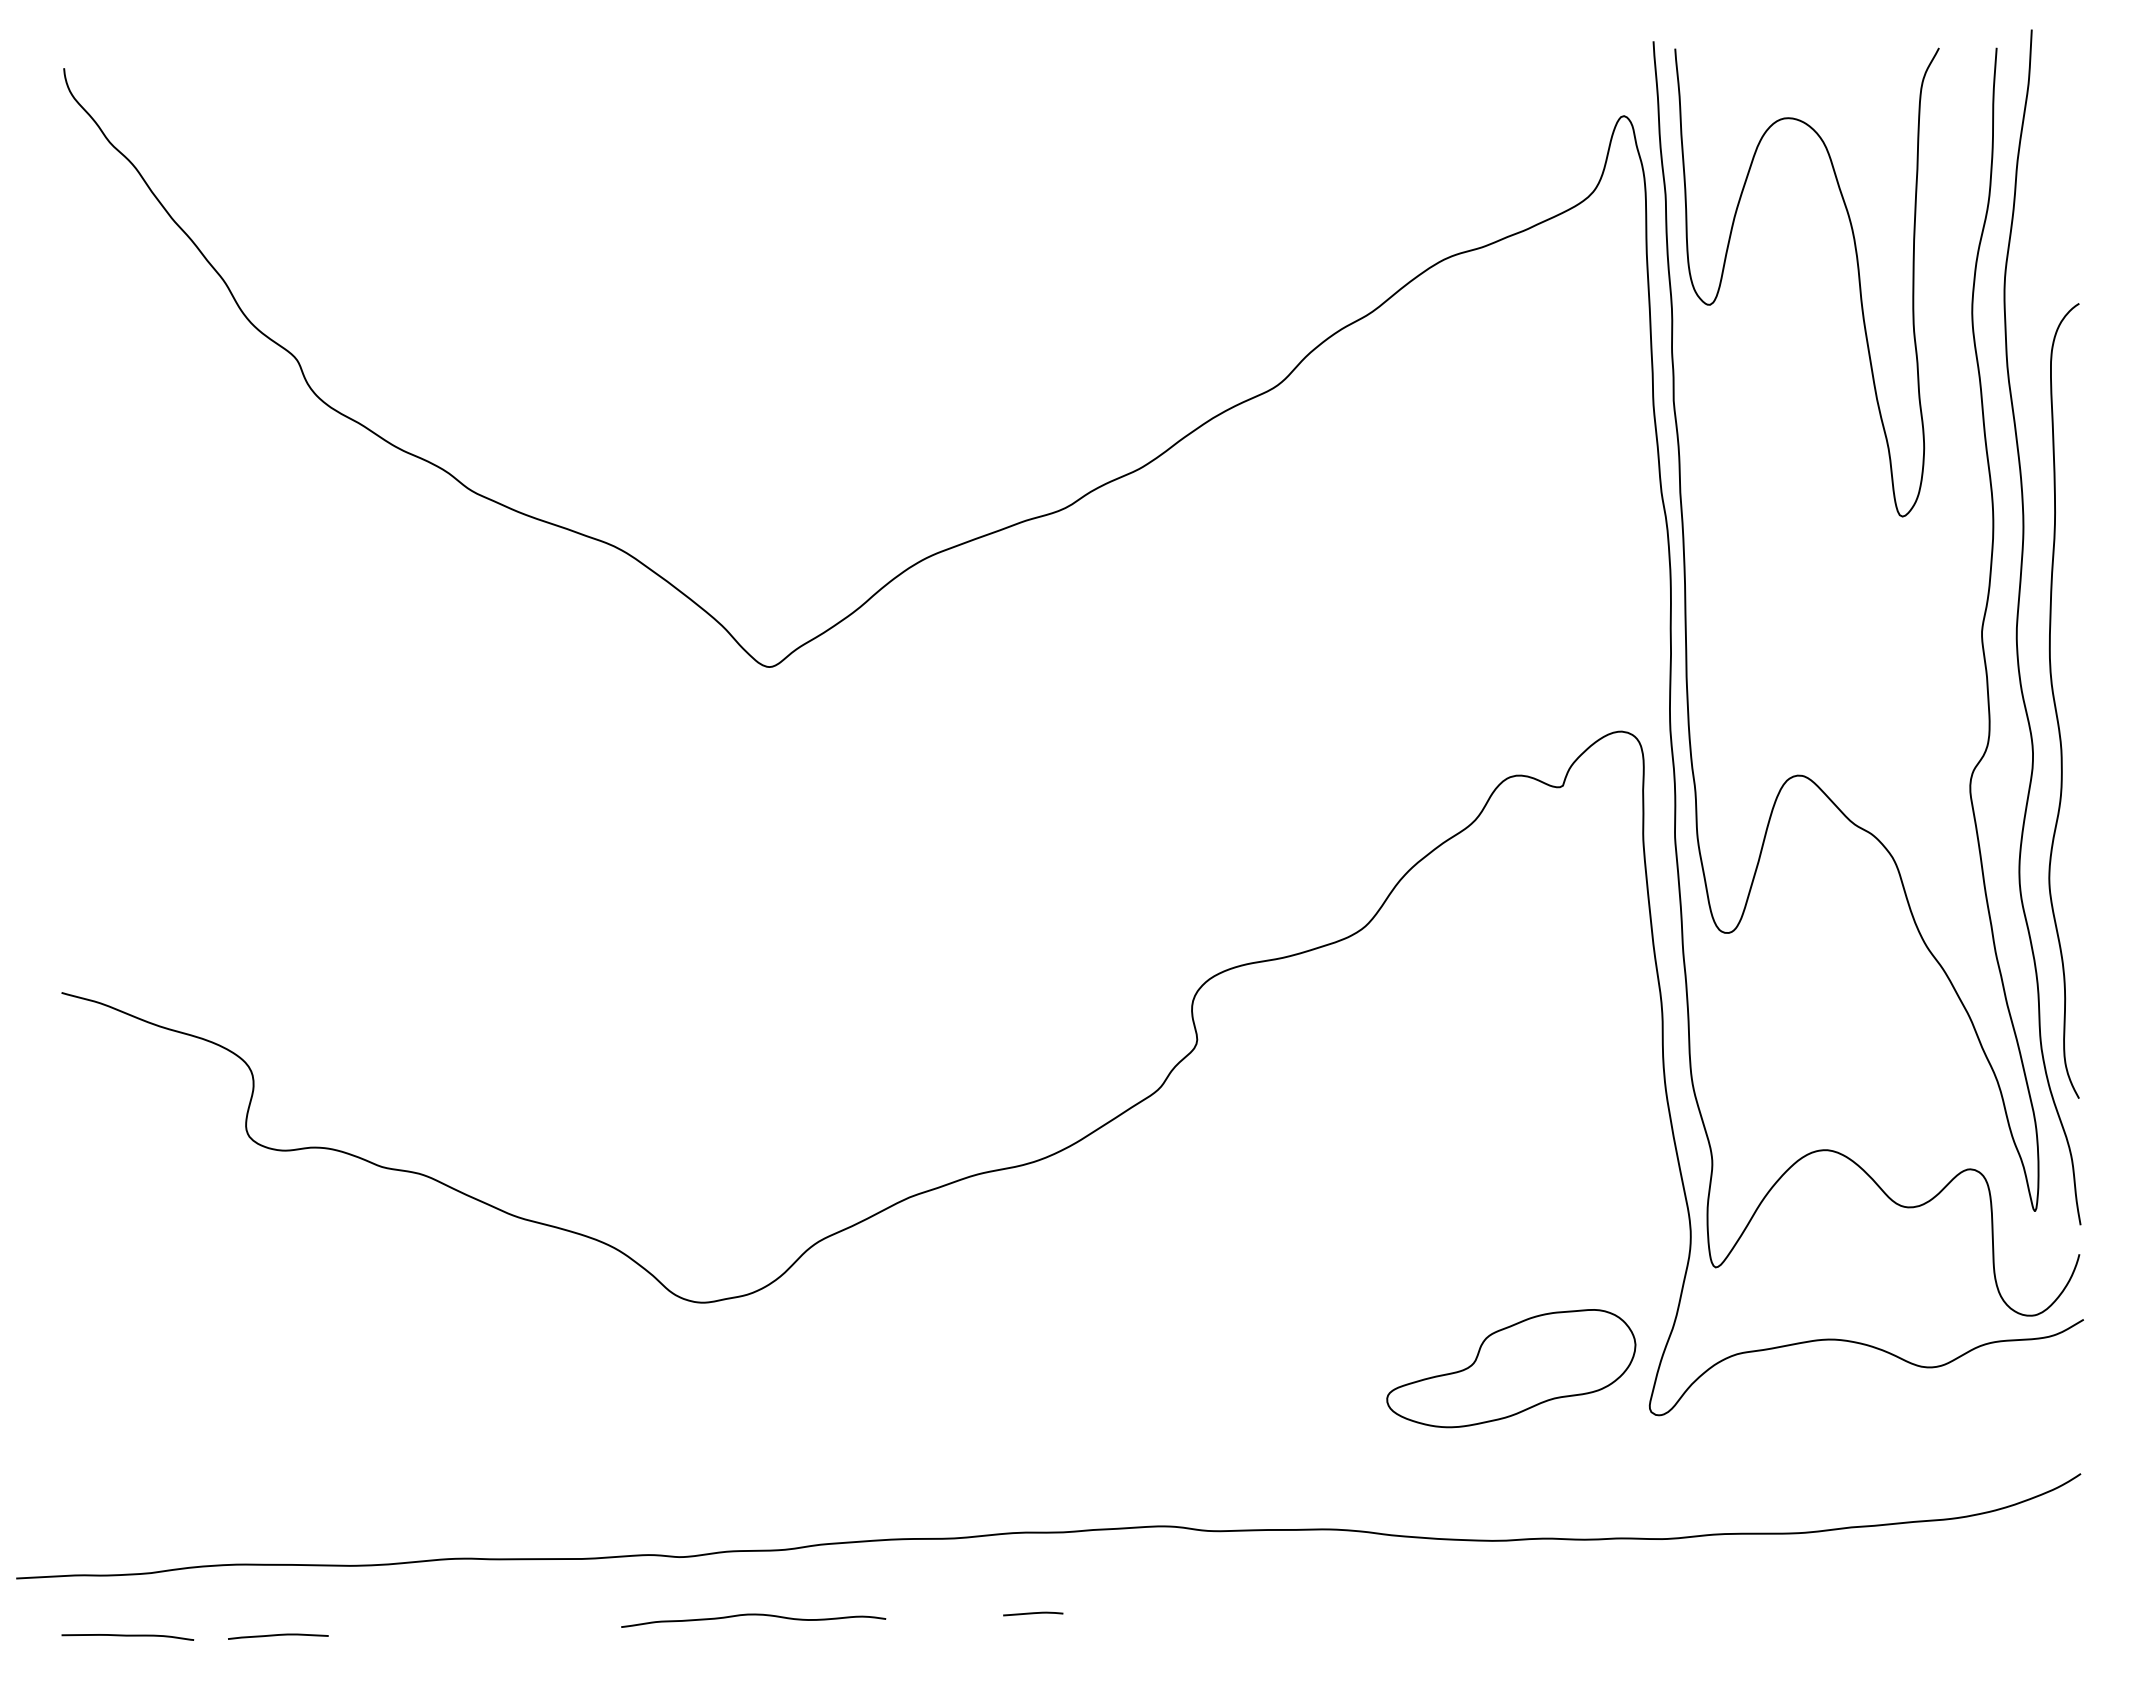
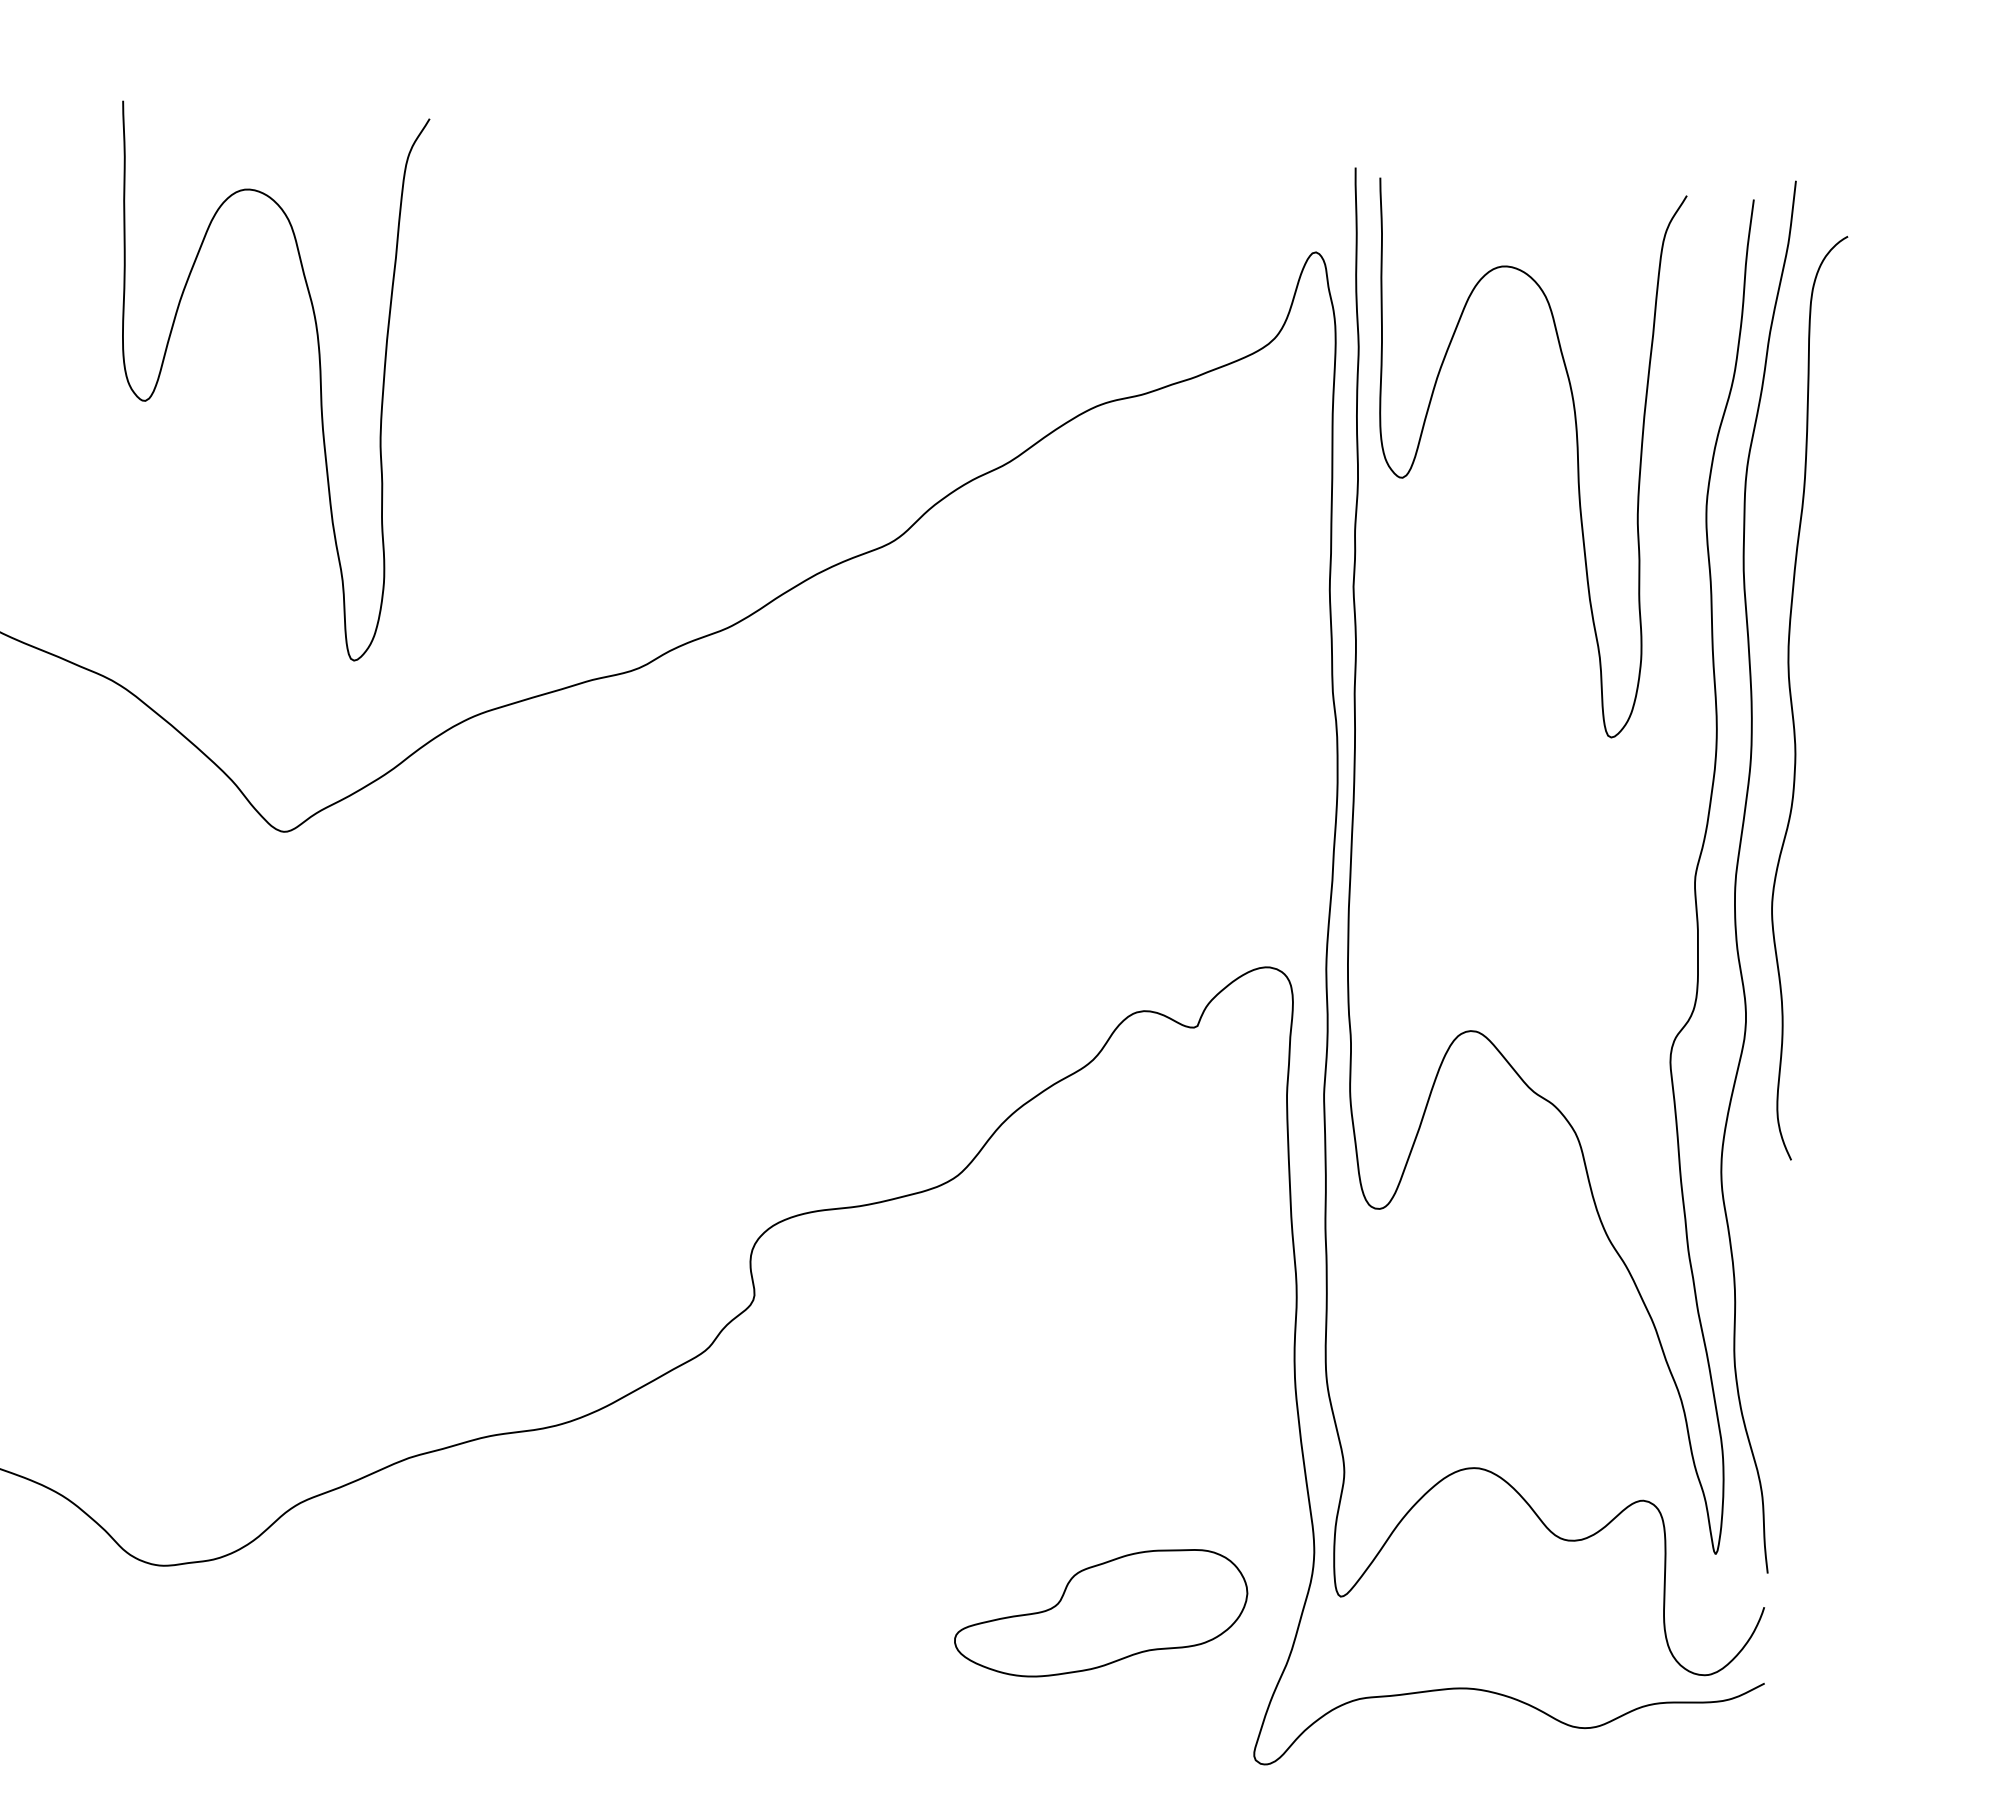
curve: (776, 282) -> (319, 385), added
curve: (2055, 700) -> (1792, 695), moved
part: (1511, 1368) -> (1101, 1612), moved

